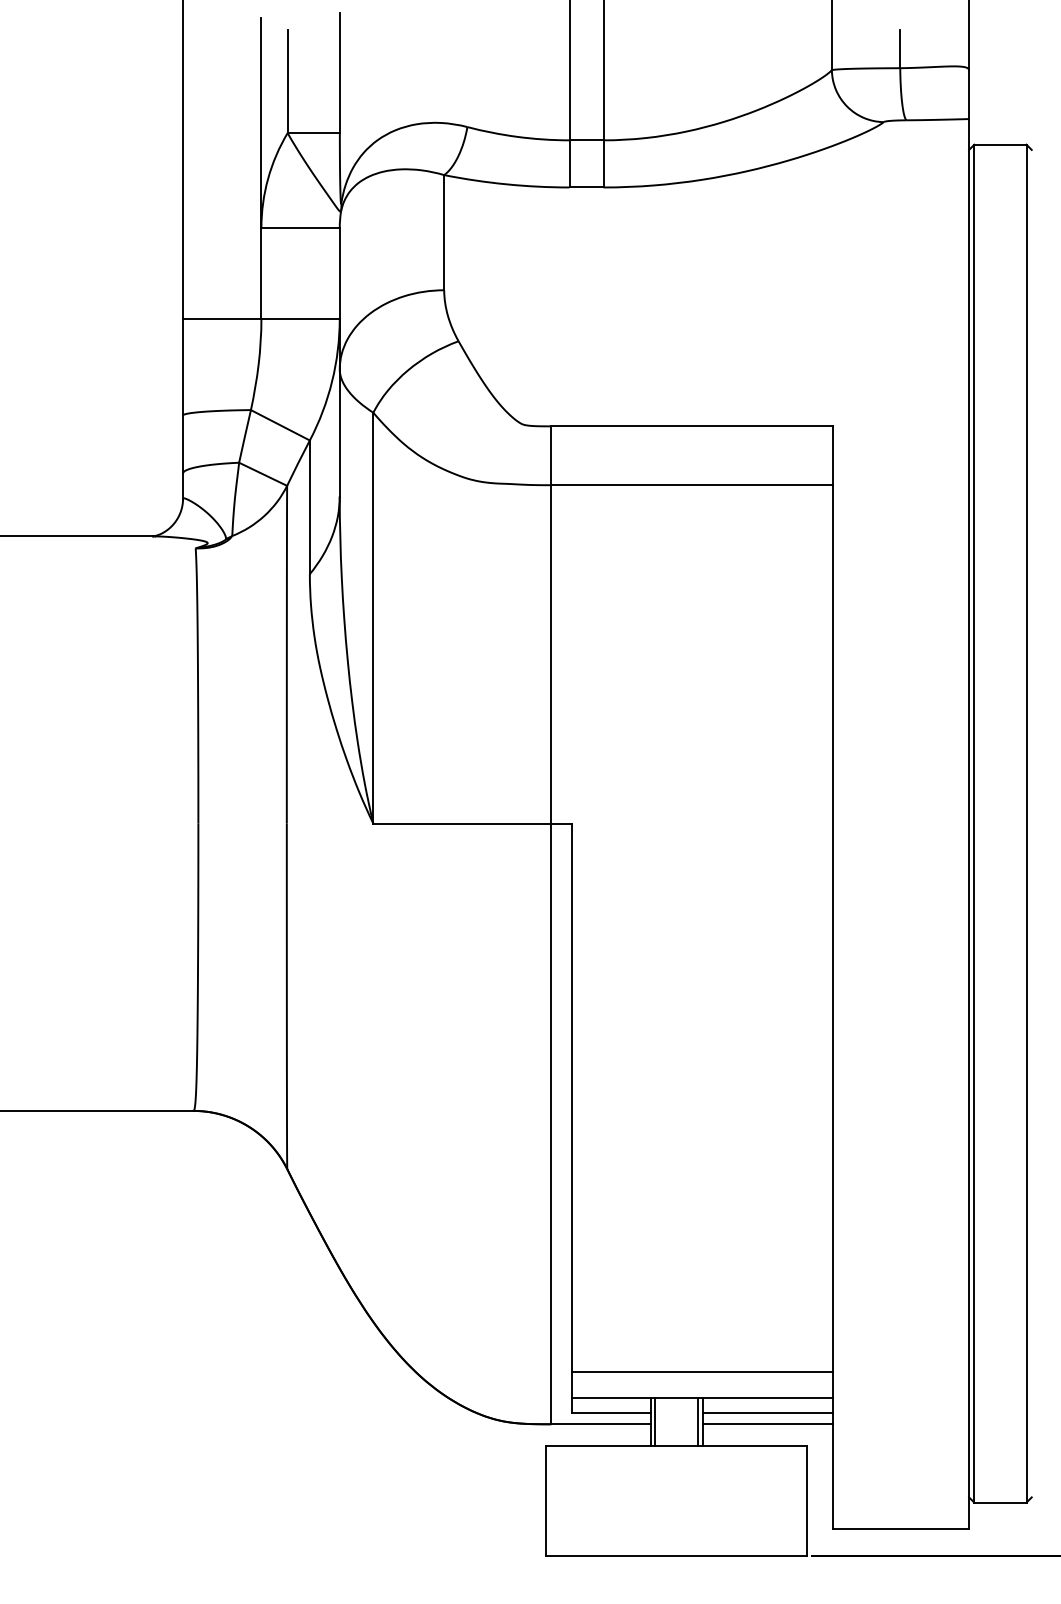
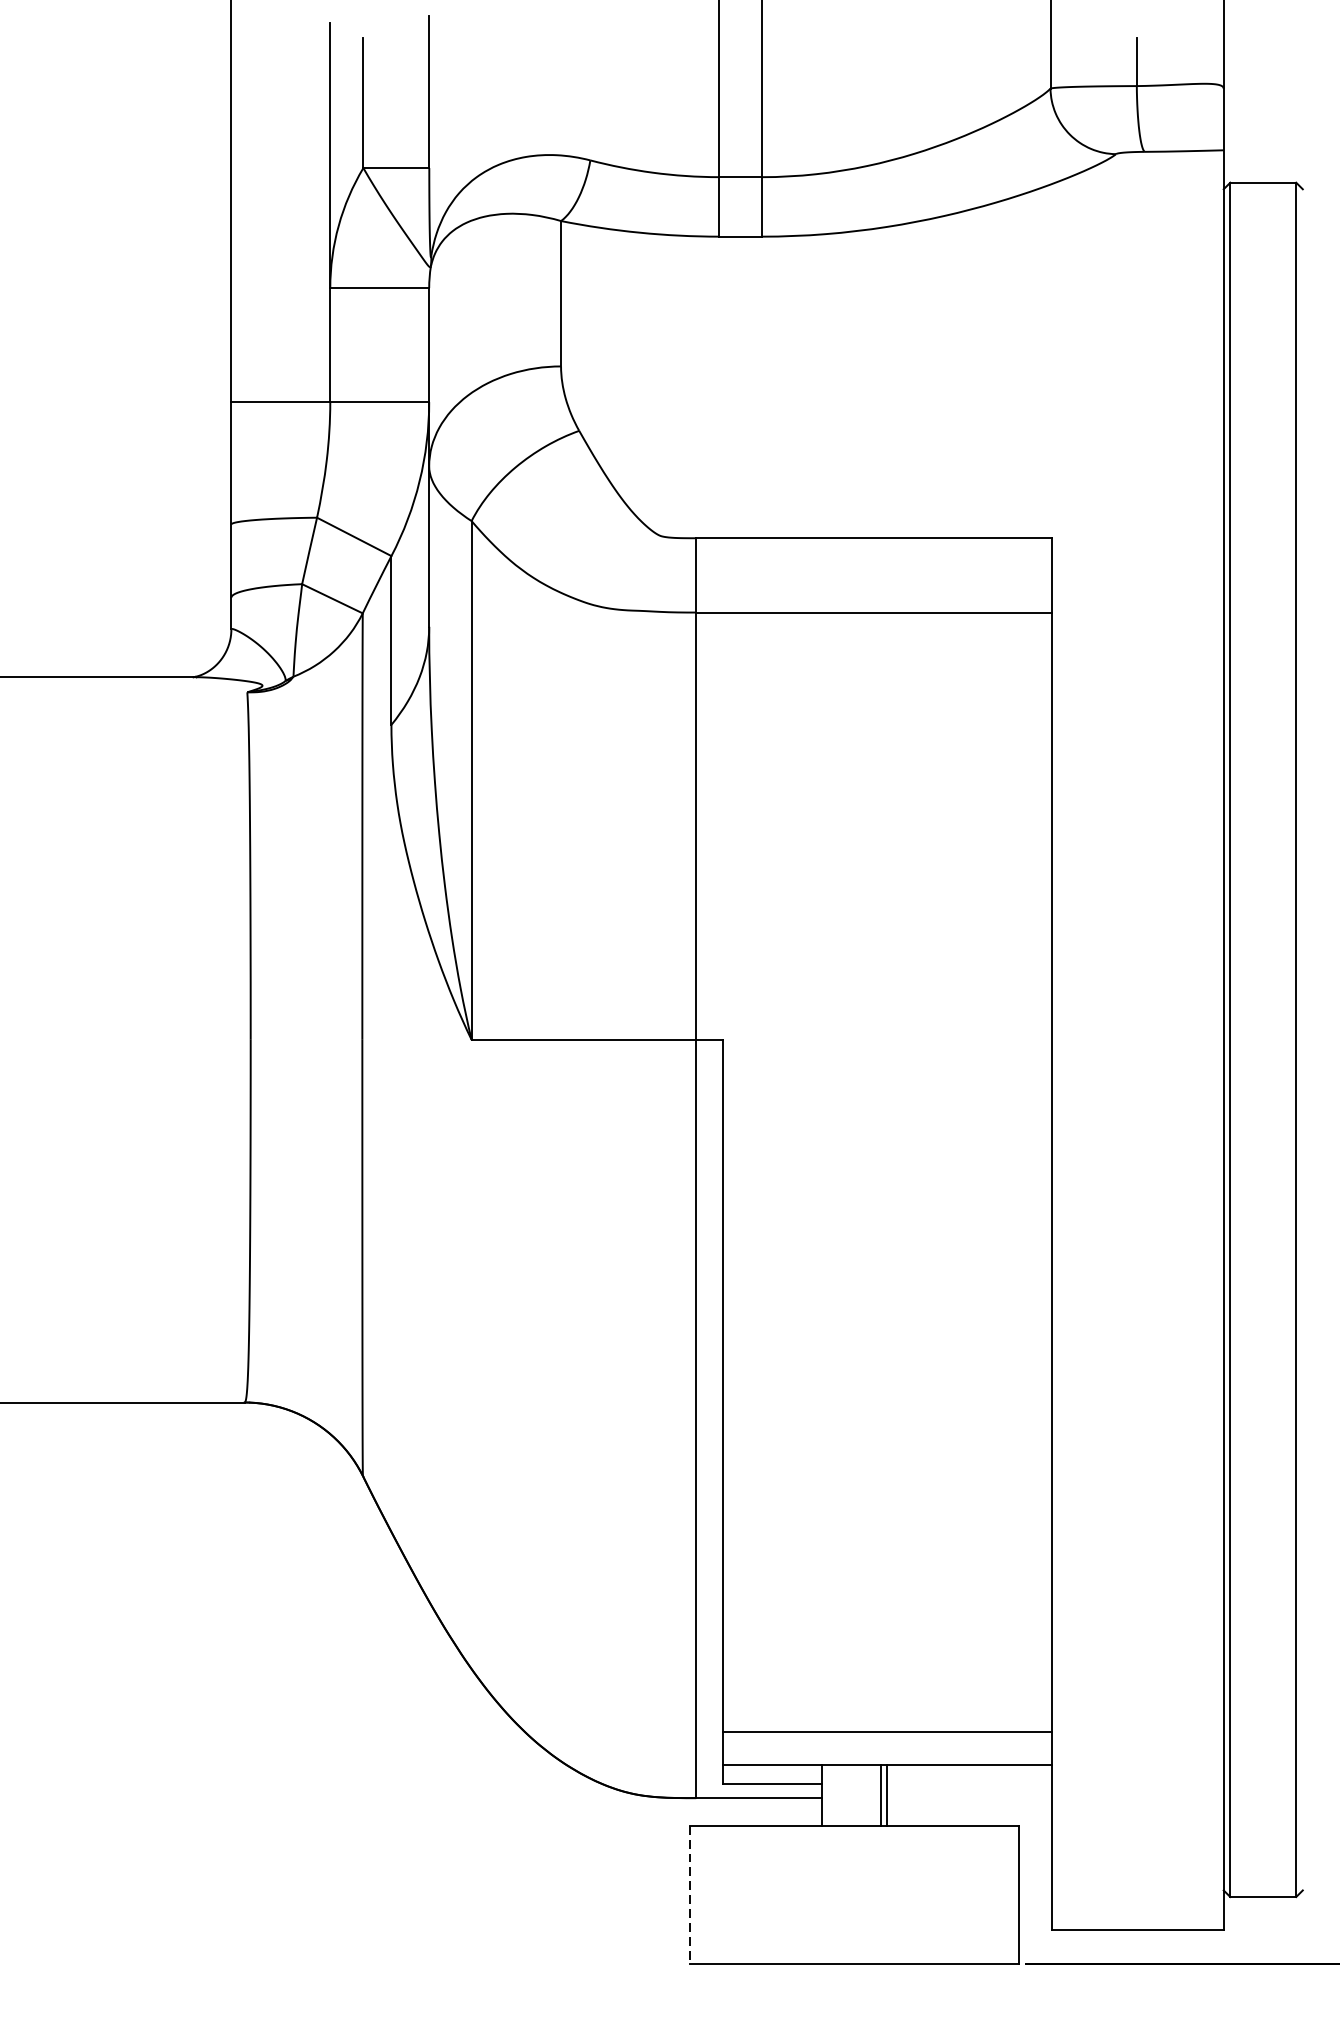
line: (767, 1412) -> (969, 1783), removed
line: (655, 1422) -> (827, 1795), removed
line: (767, 1424) -> (969, 1798), removed
line: (546, 1501) -> (690, 1895), solid -> dashed

